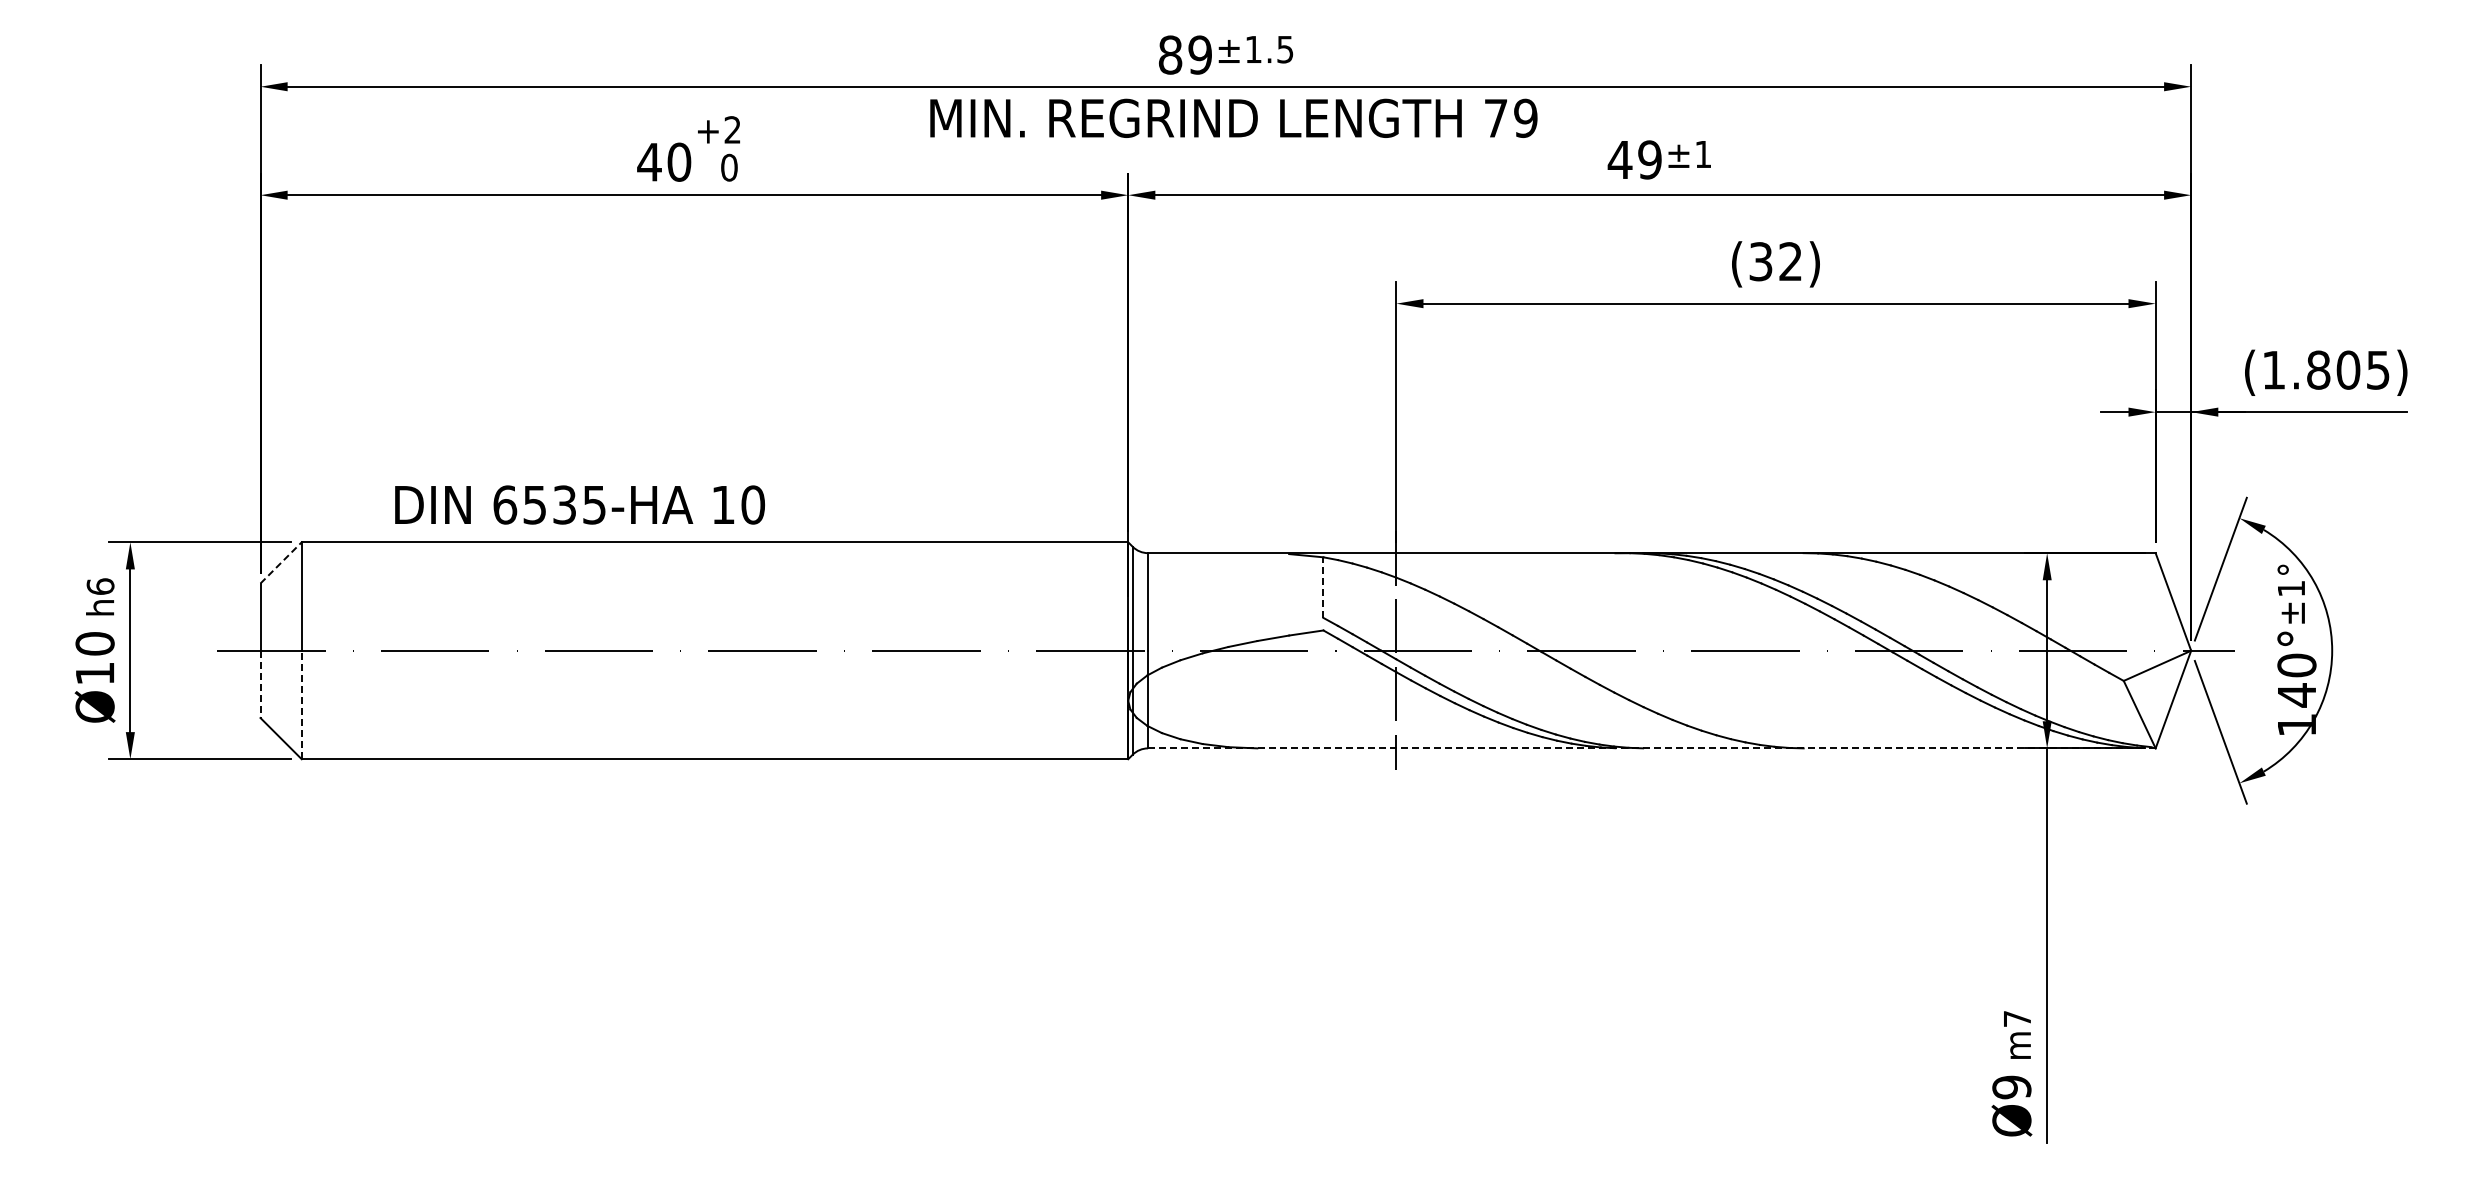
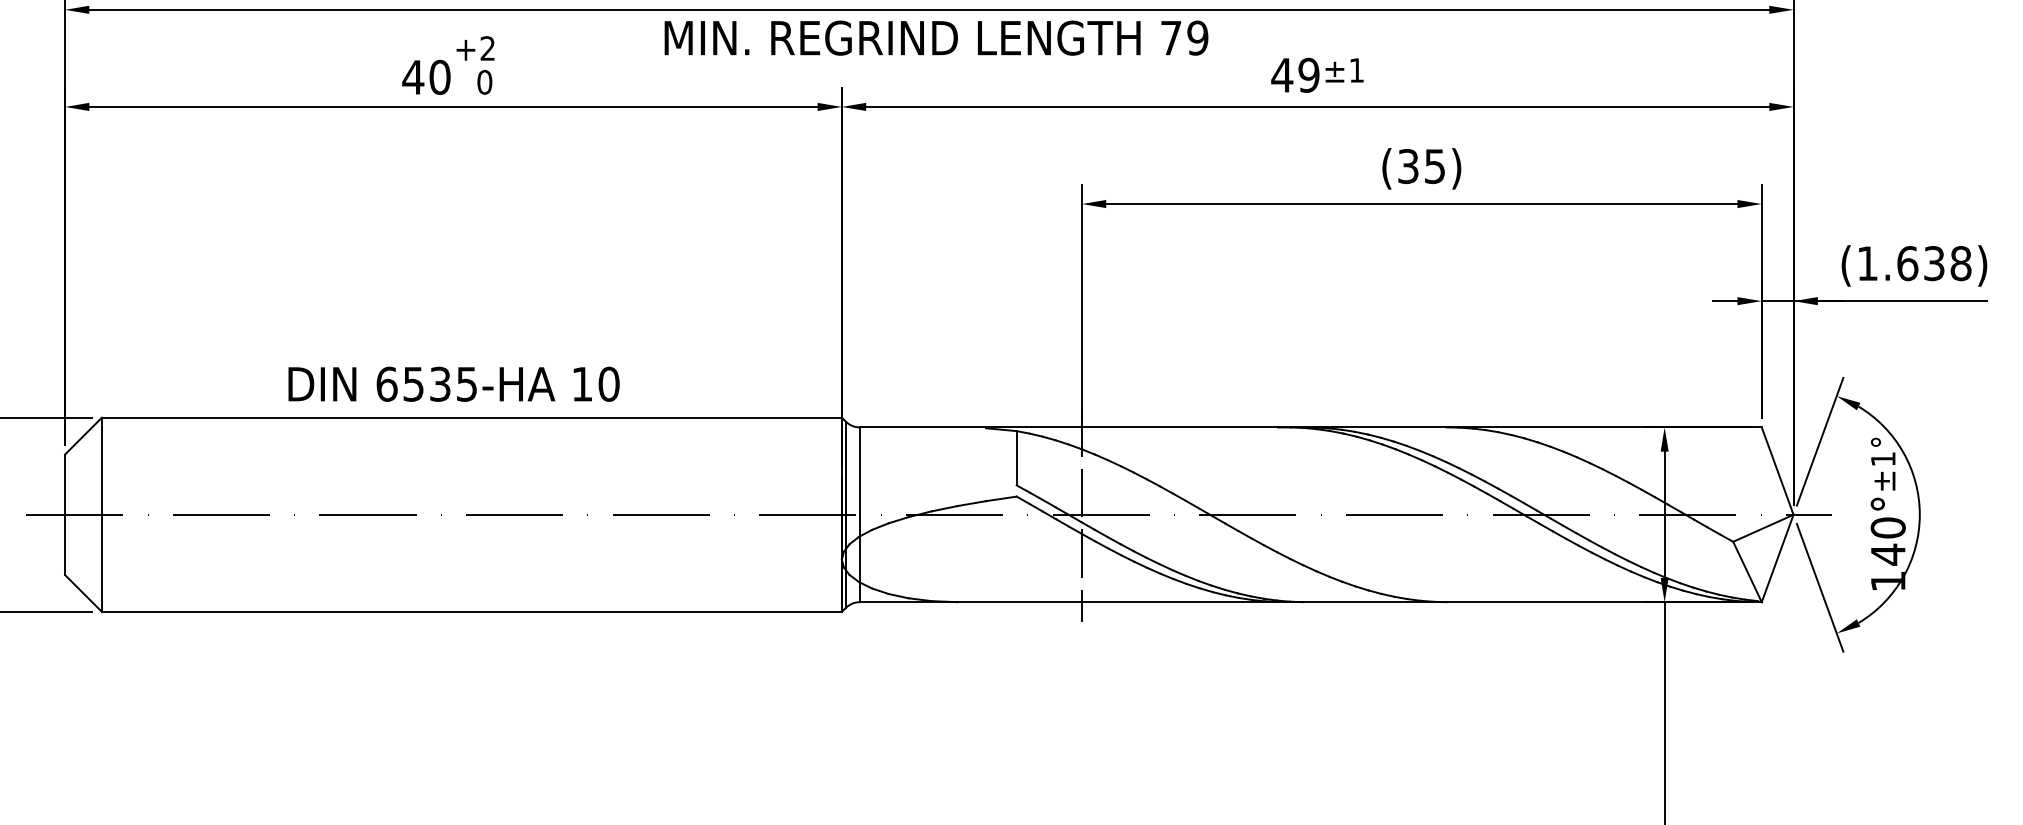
text: (1790, 261) -> (1434, 166), (32) -> (35)
text: (2348, 369) -> (1934, 262), (1.805) -> (1.638)
text: (579, 504) -> (453, 383), moved
line: (281, 562) -> (83, 435), dashed -> solid
line: (1323, 587) -> (1016, 458), dashed -> solid
line: (260, 684) -> (65, 544), dashed -> solid
line: (301, 704) -> (101, 562), dashed -> solid
line: (1651, 748) -> (1310, 602), dashed -> solid

